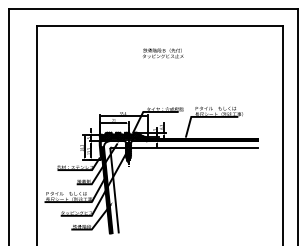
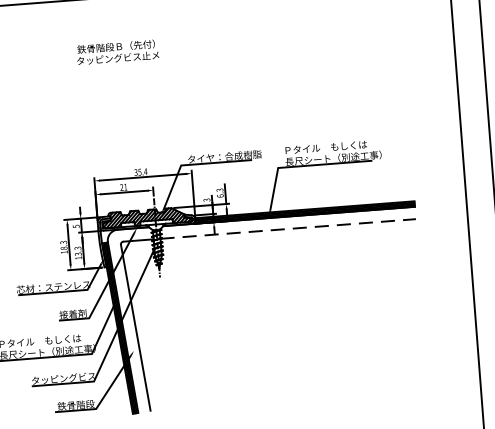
text: (162, 53) -> (116, 52), moved
line: (193, 147) -> (287, 228), solid -> dashed

